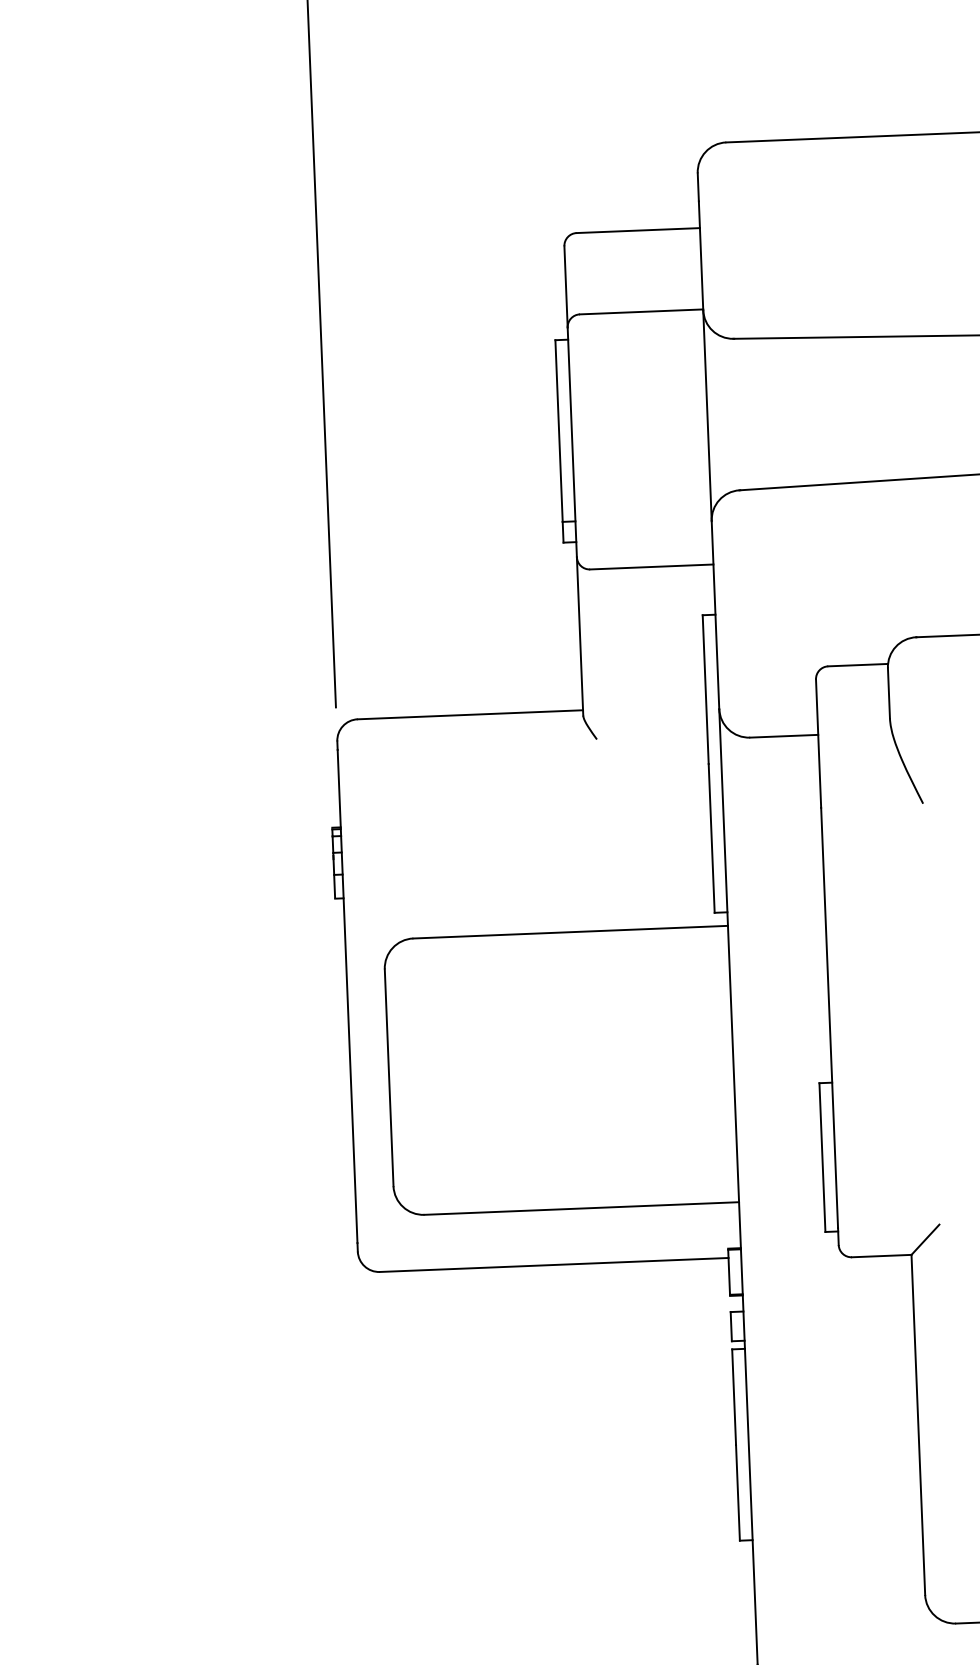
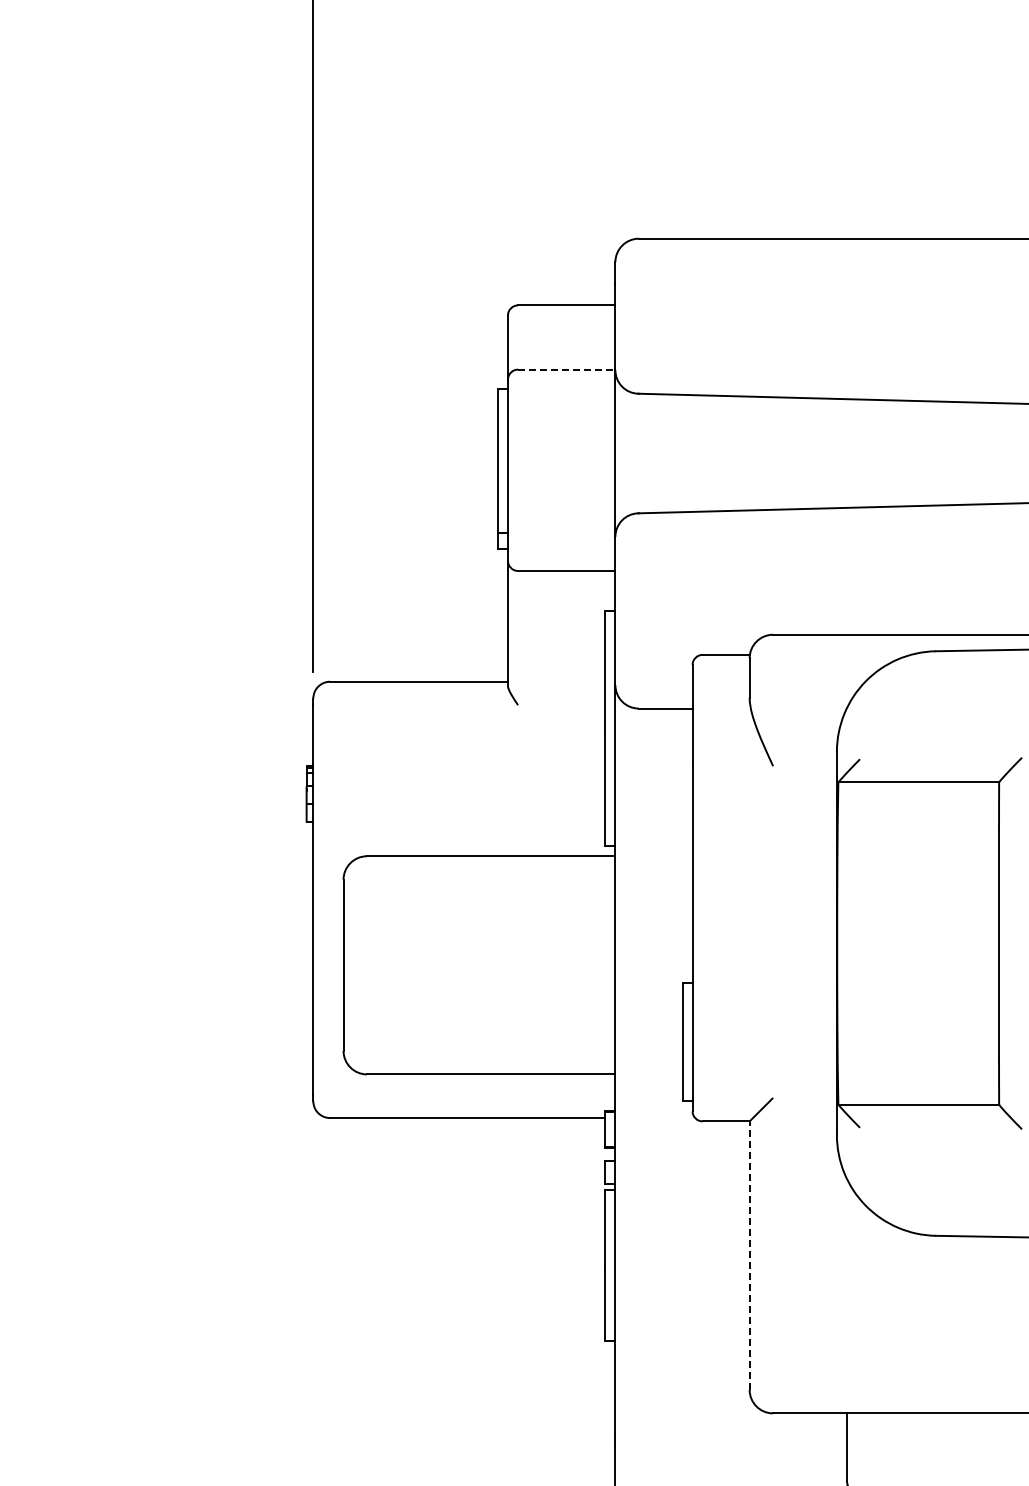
line: (641, 311) -> (566, 369), solid -> dashed
line: (918, 1424) -> (749, 1255), solid -> dashed

